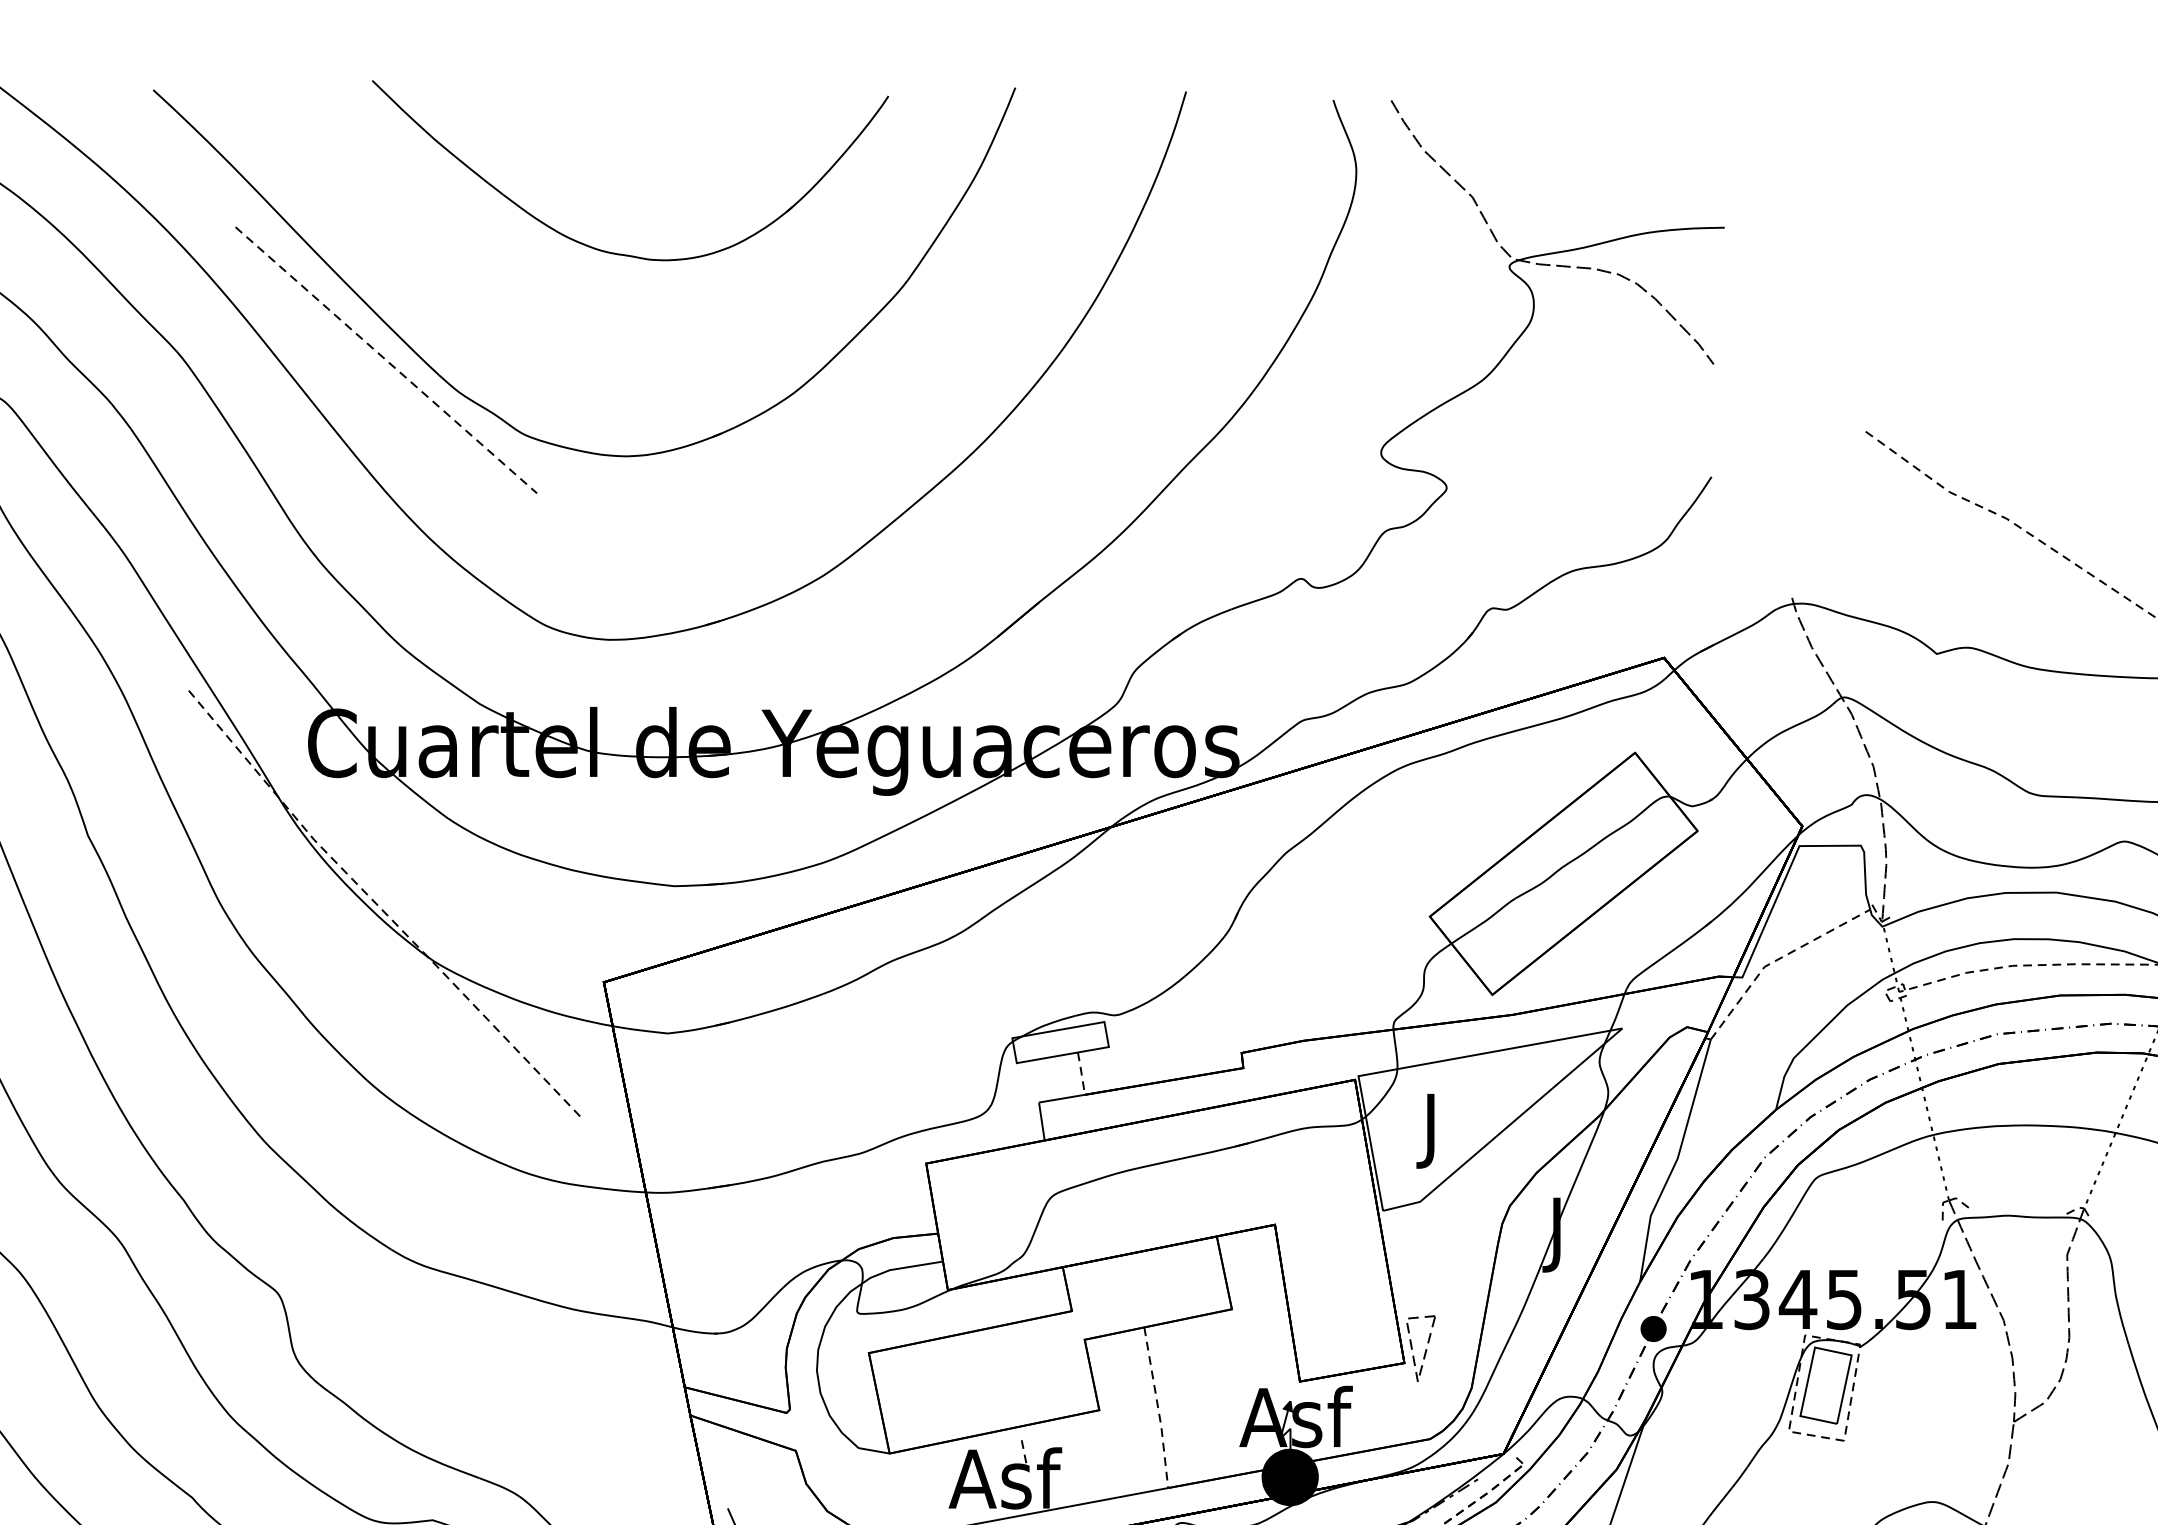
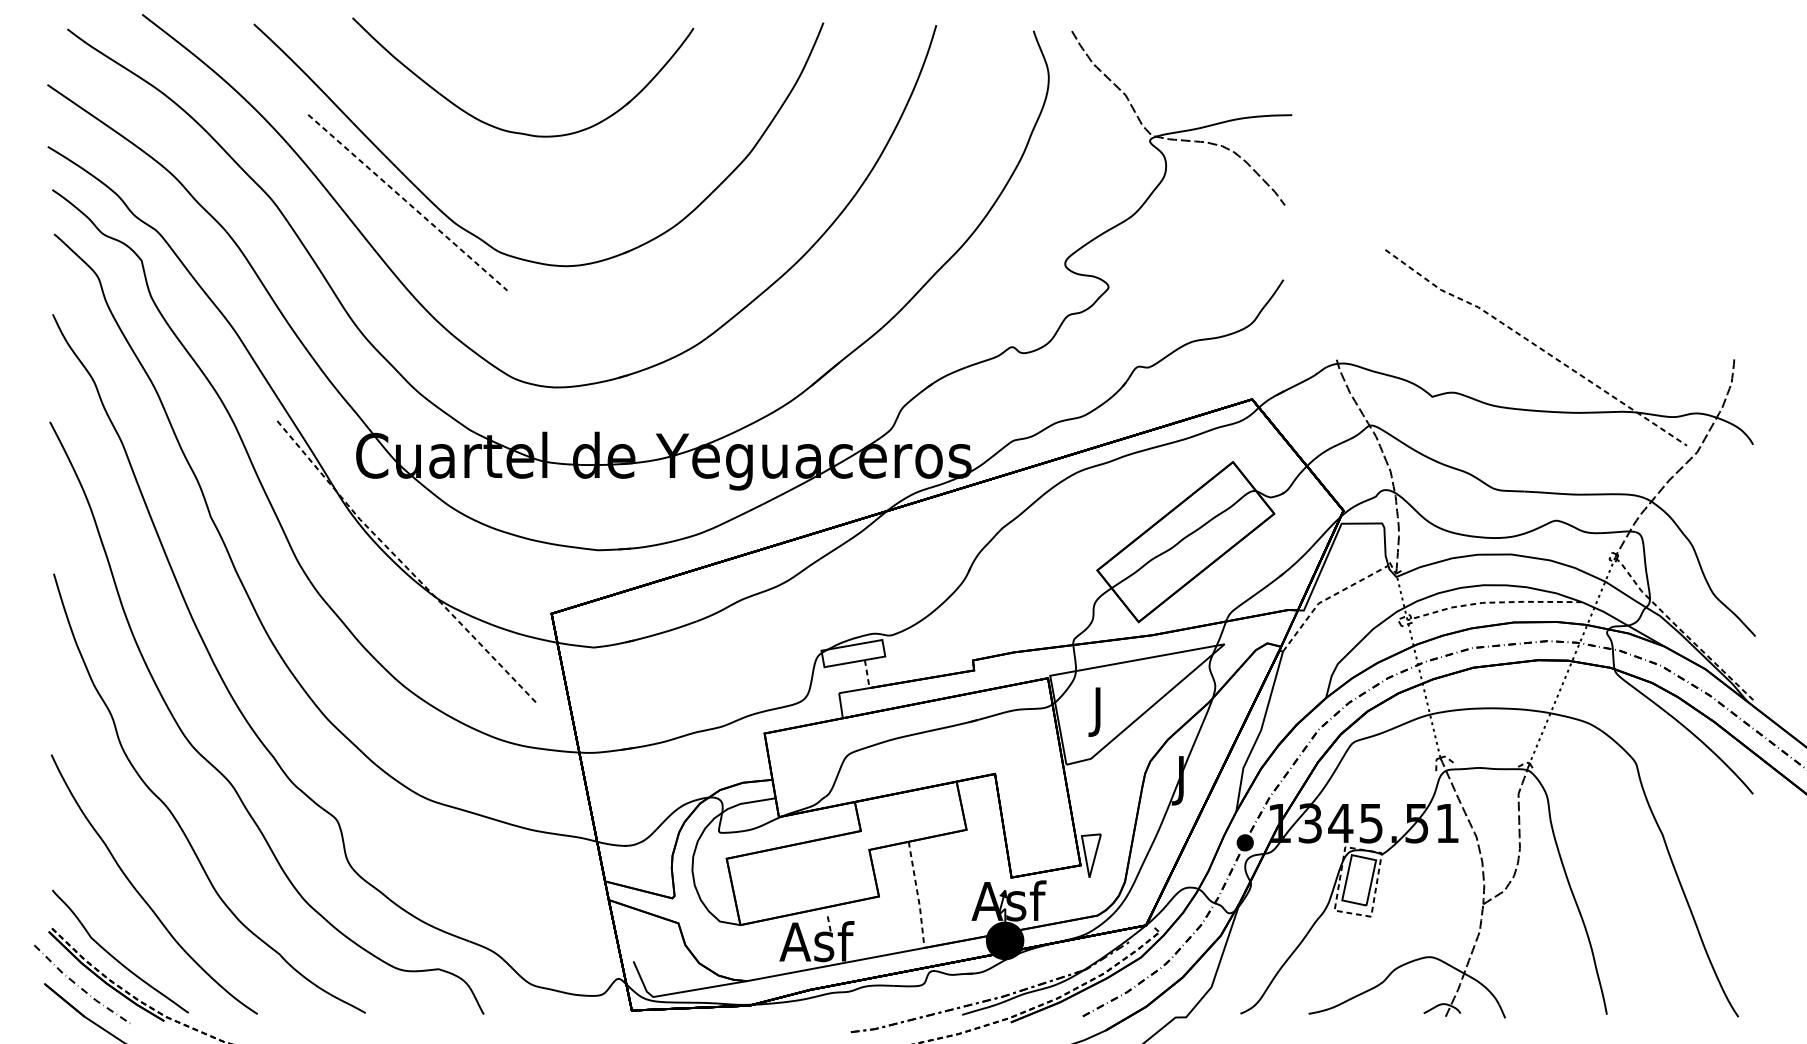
part: (618, 252) -> (515, 131), moved
line: (1414, 1369) -> (1087, 869), dashed -> solid

